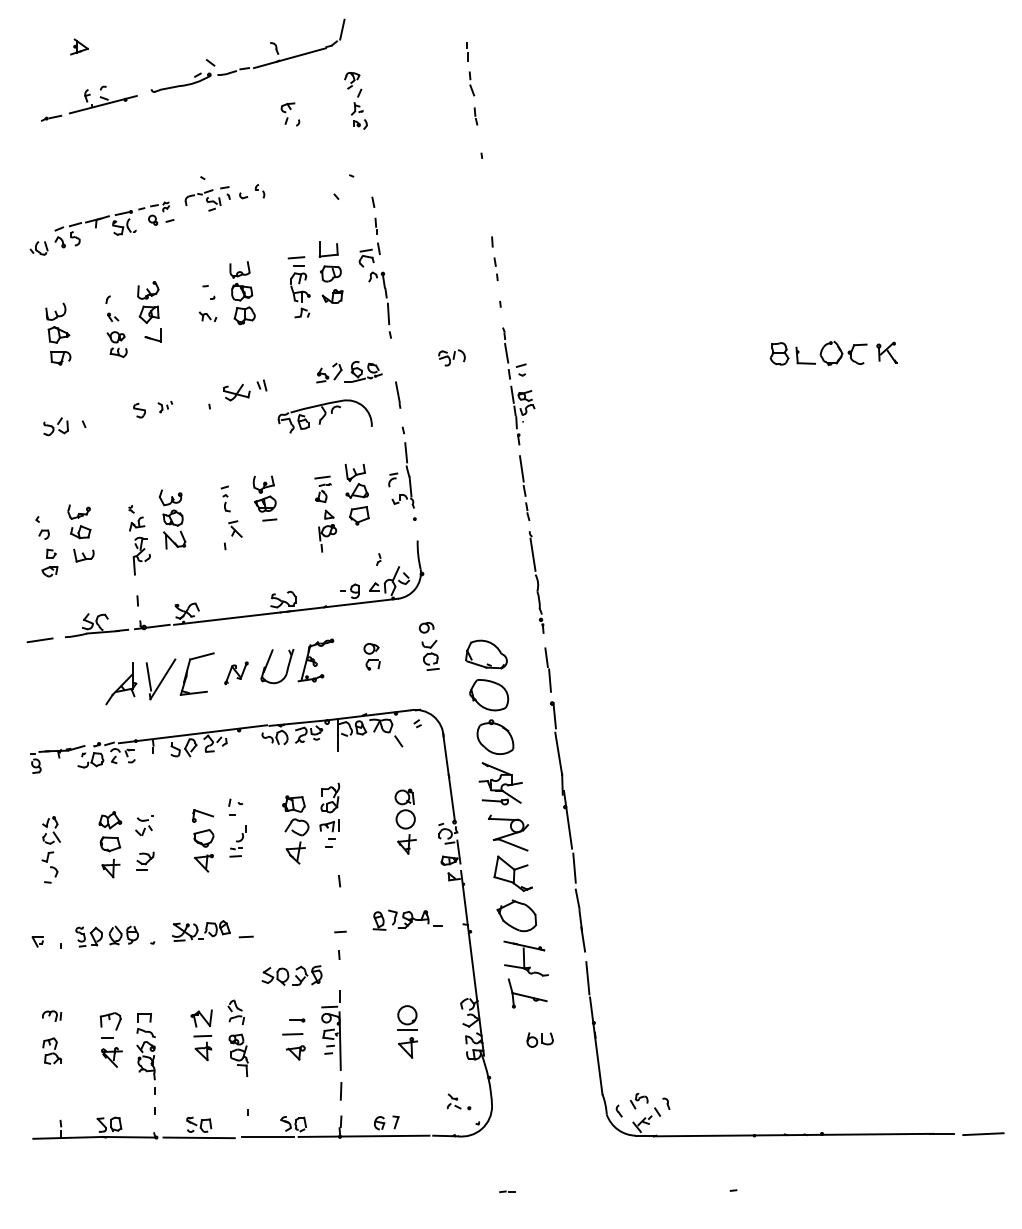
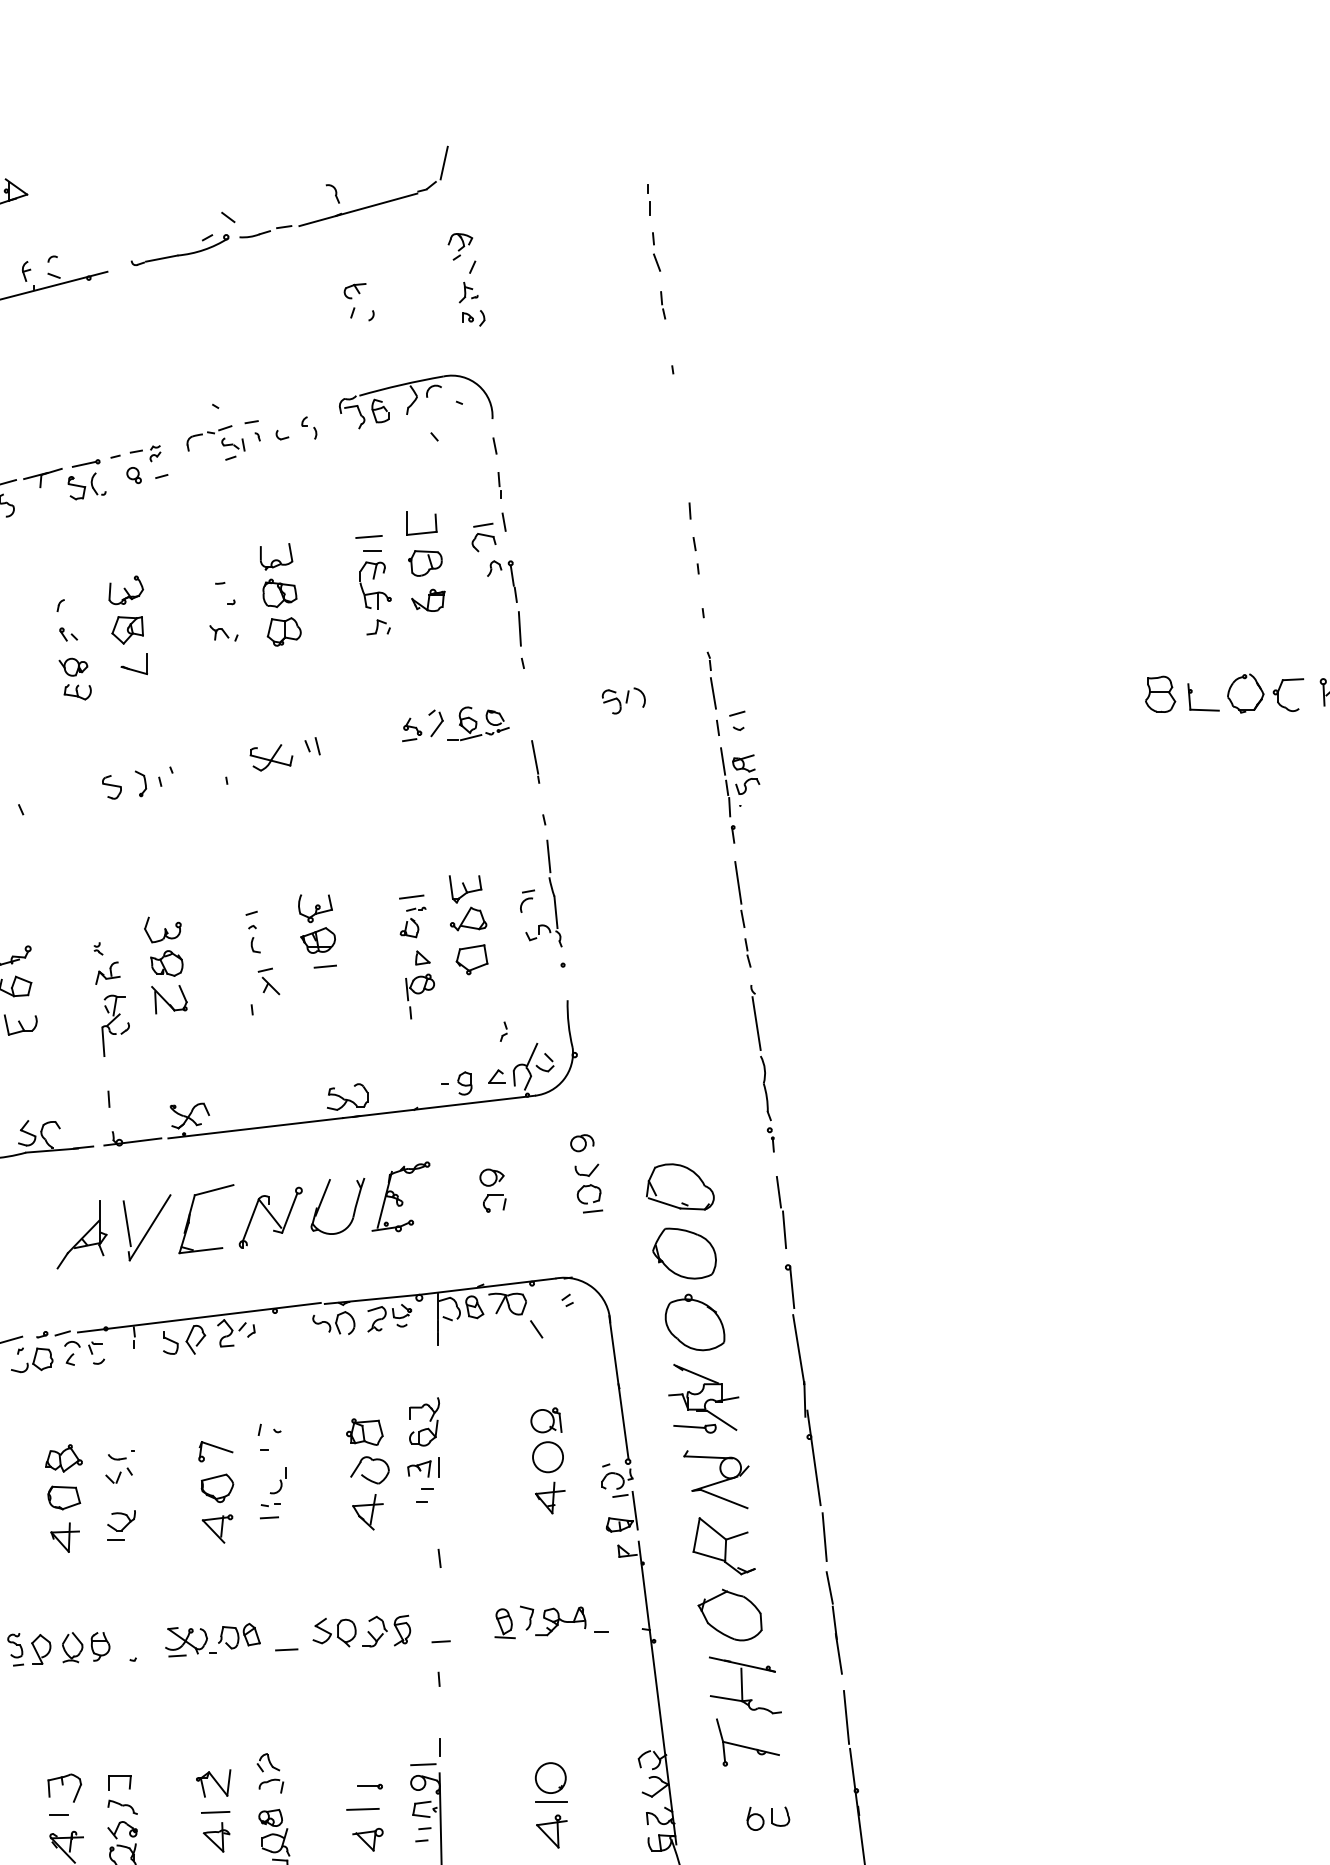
part: (165, 406) -> (154, 780), size x1.67
part: (324, 416) -> (414, 402), moved
part: (236, 673) -> (270, 1218), size x1.67
part: (291, 975) -> (360, 1631), moved

